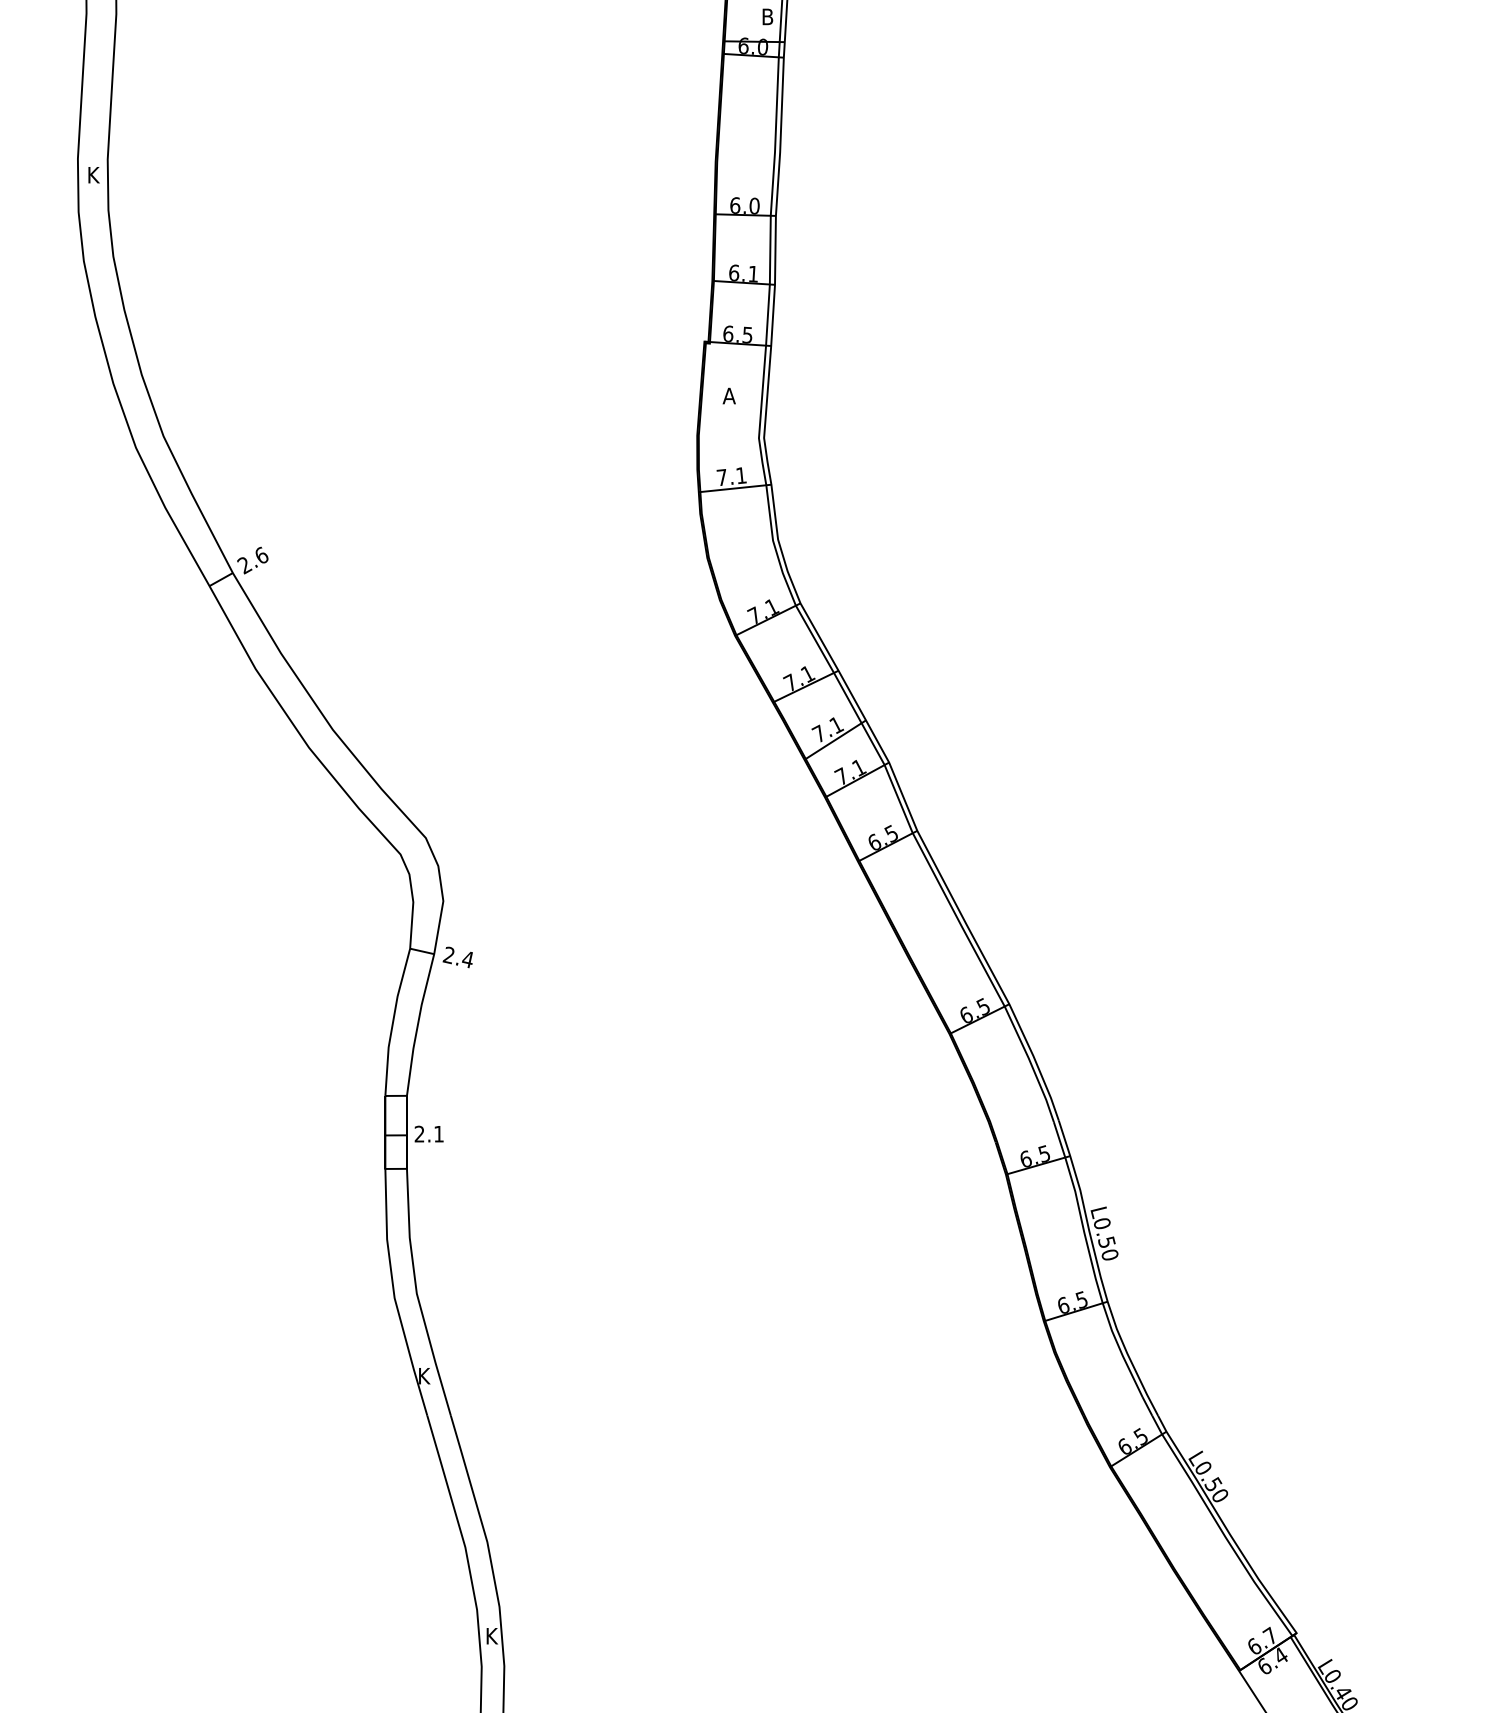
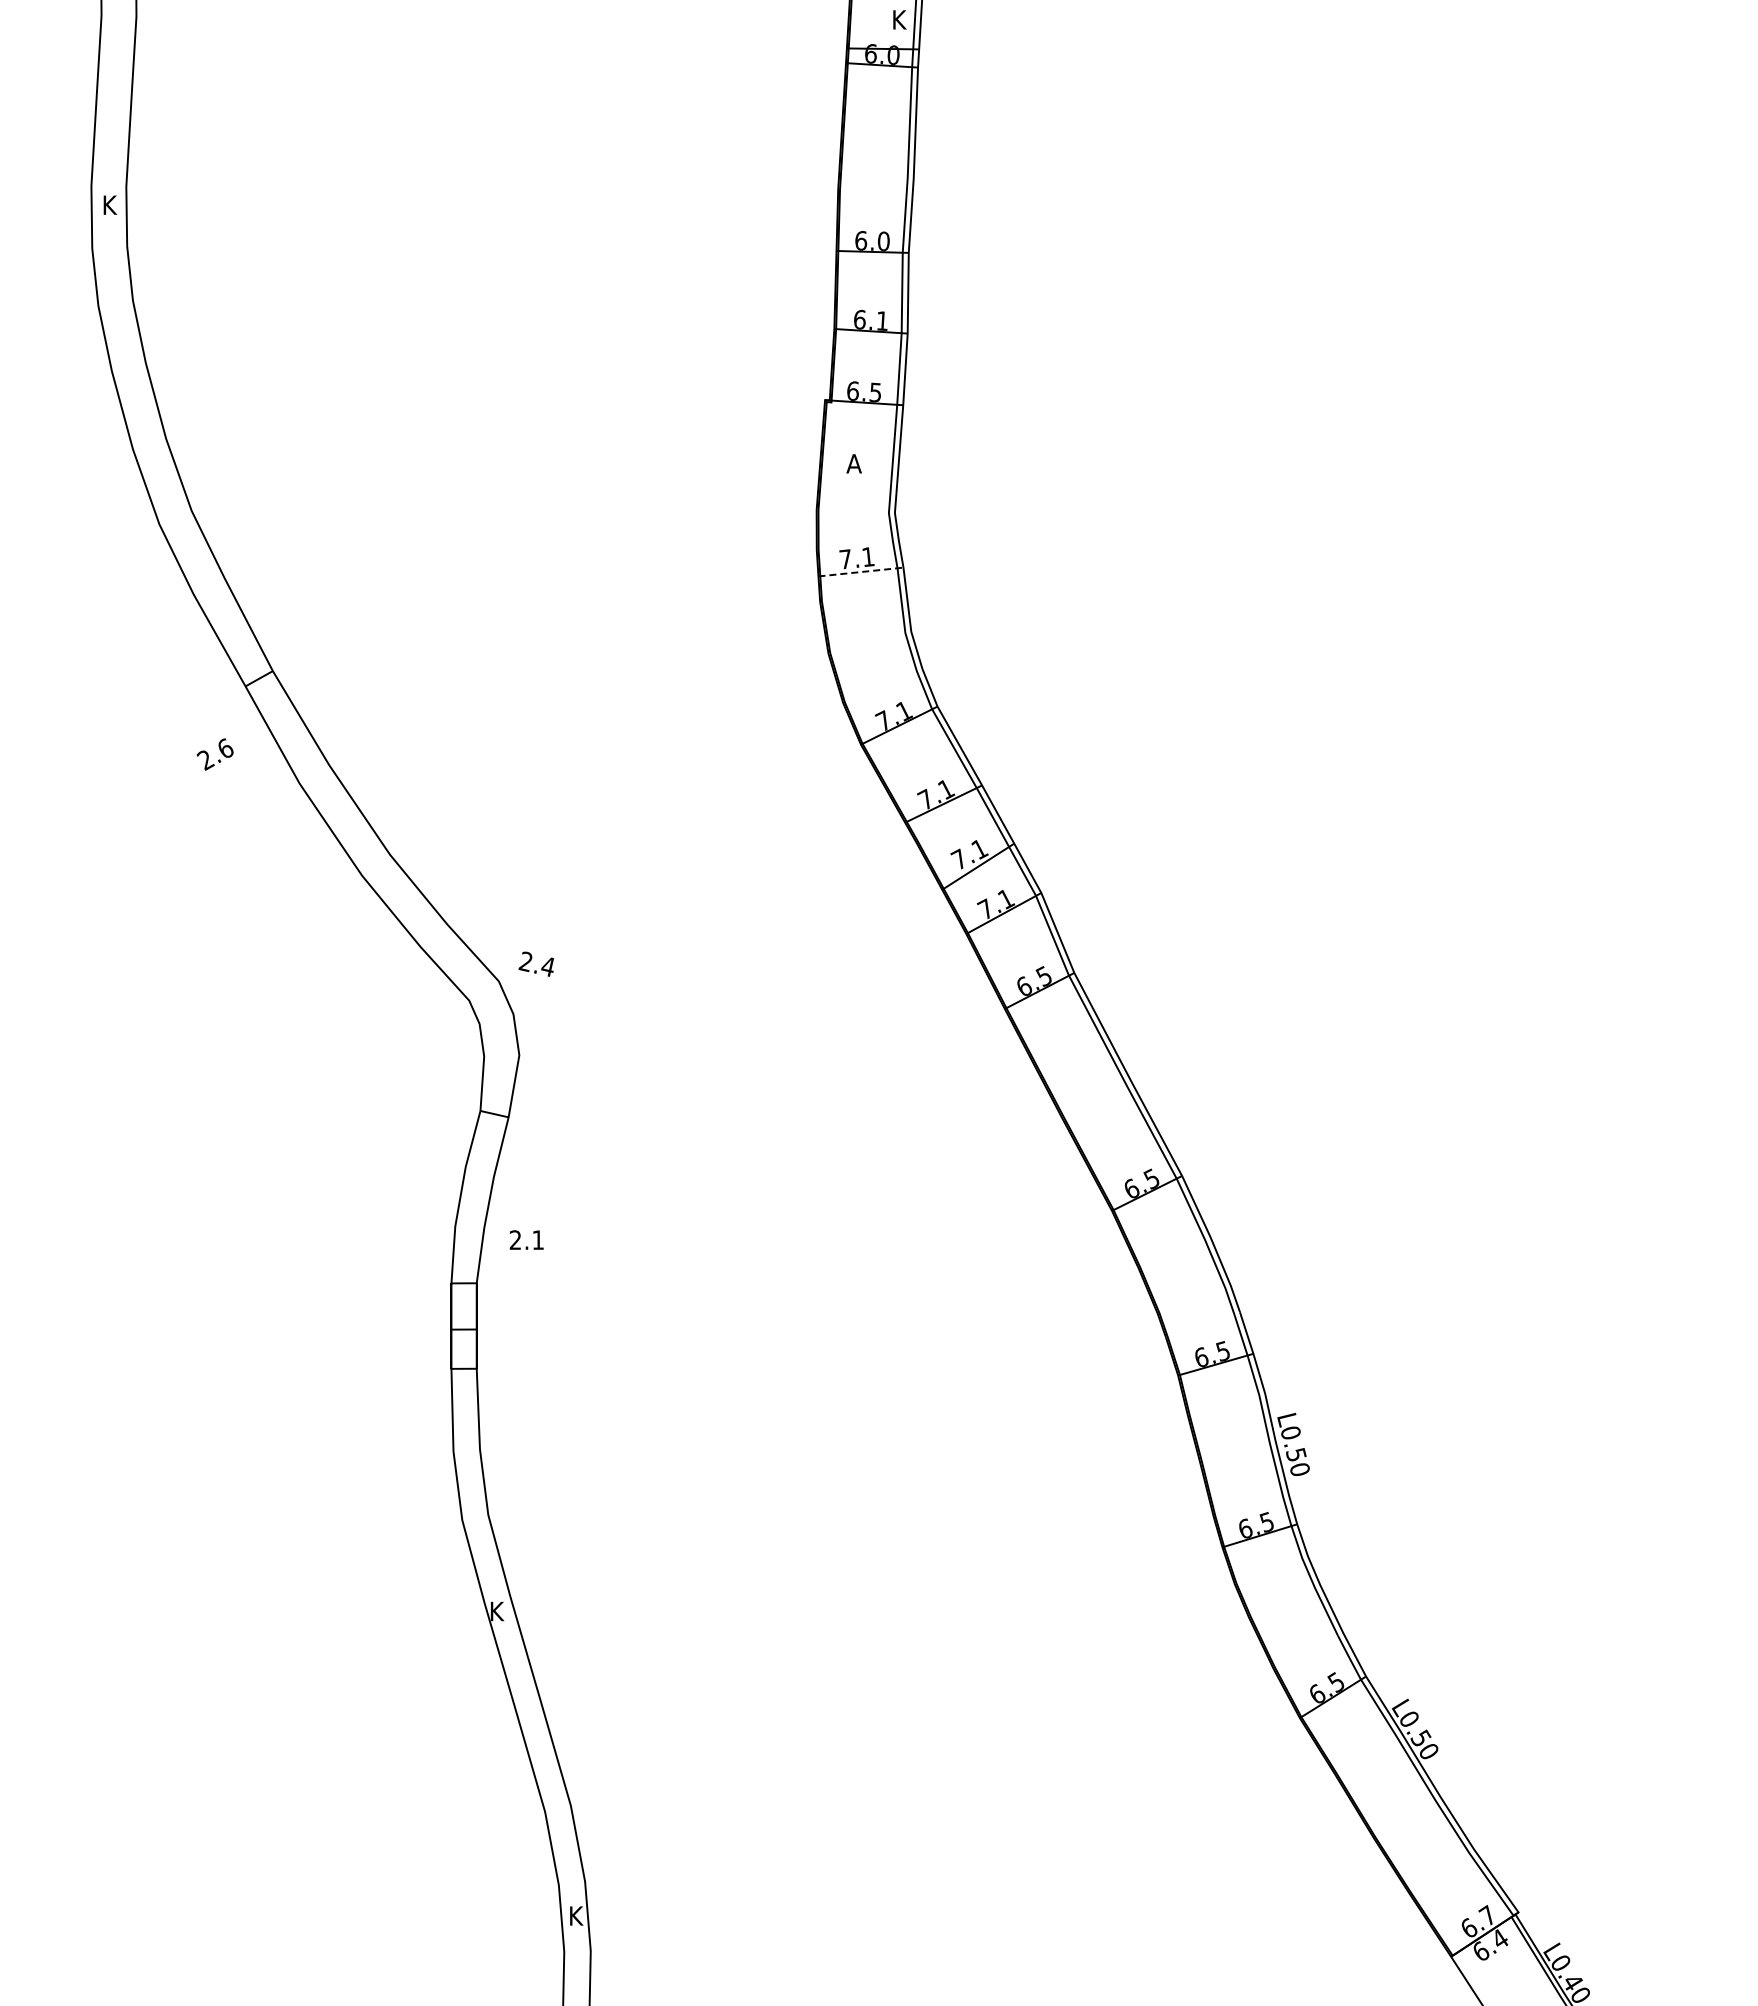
text: (768, 16) -> (900, 19), B -> K
line: (734, 488) -> (860, 572), solid -> dashed
text: (252, 560) -> (214, 754), moved
text: (457, 956) -> (535, 963), moved
text: (428, 1133) -> (526, 1239), moved

